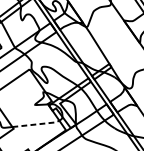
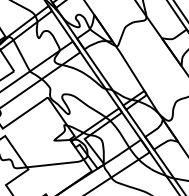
line: (37, 124) -> (57, 164), dashed -> solid

